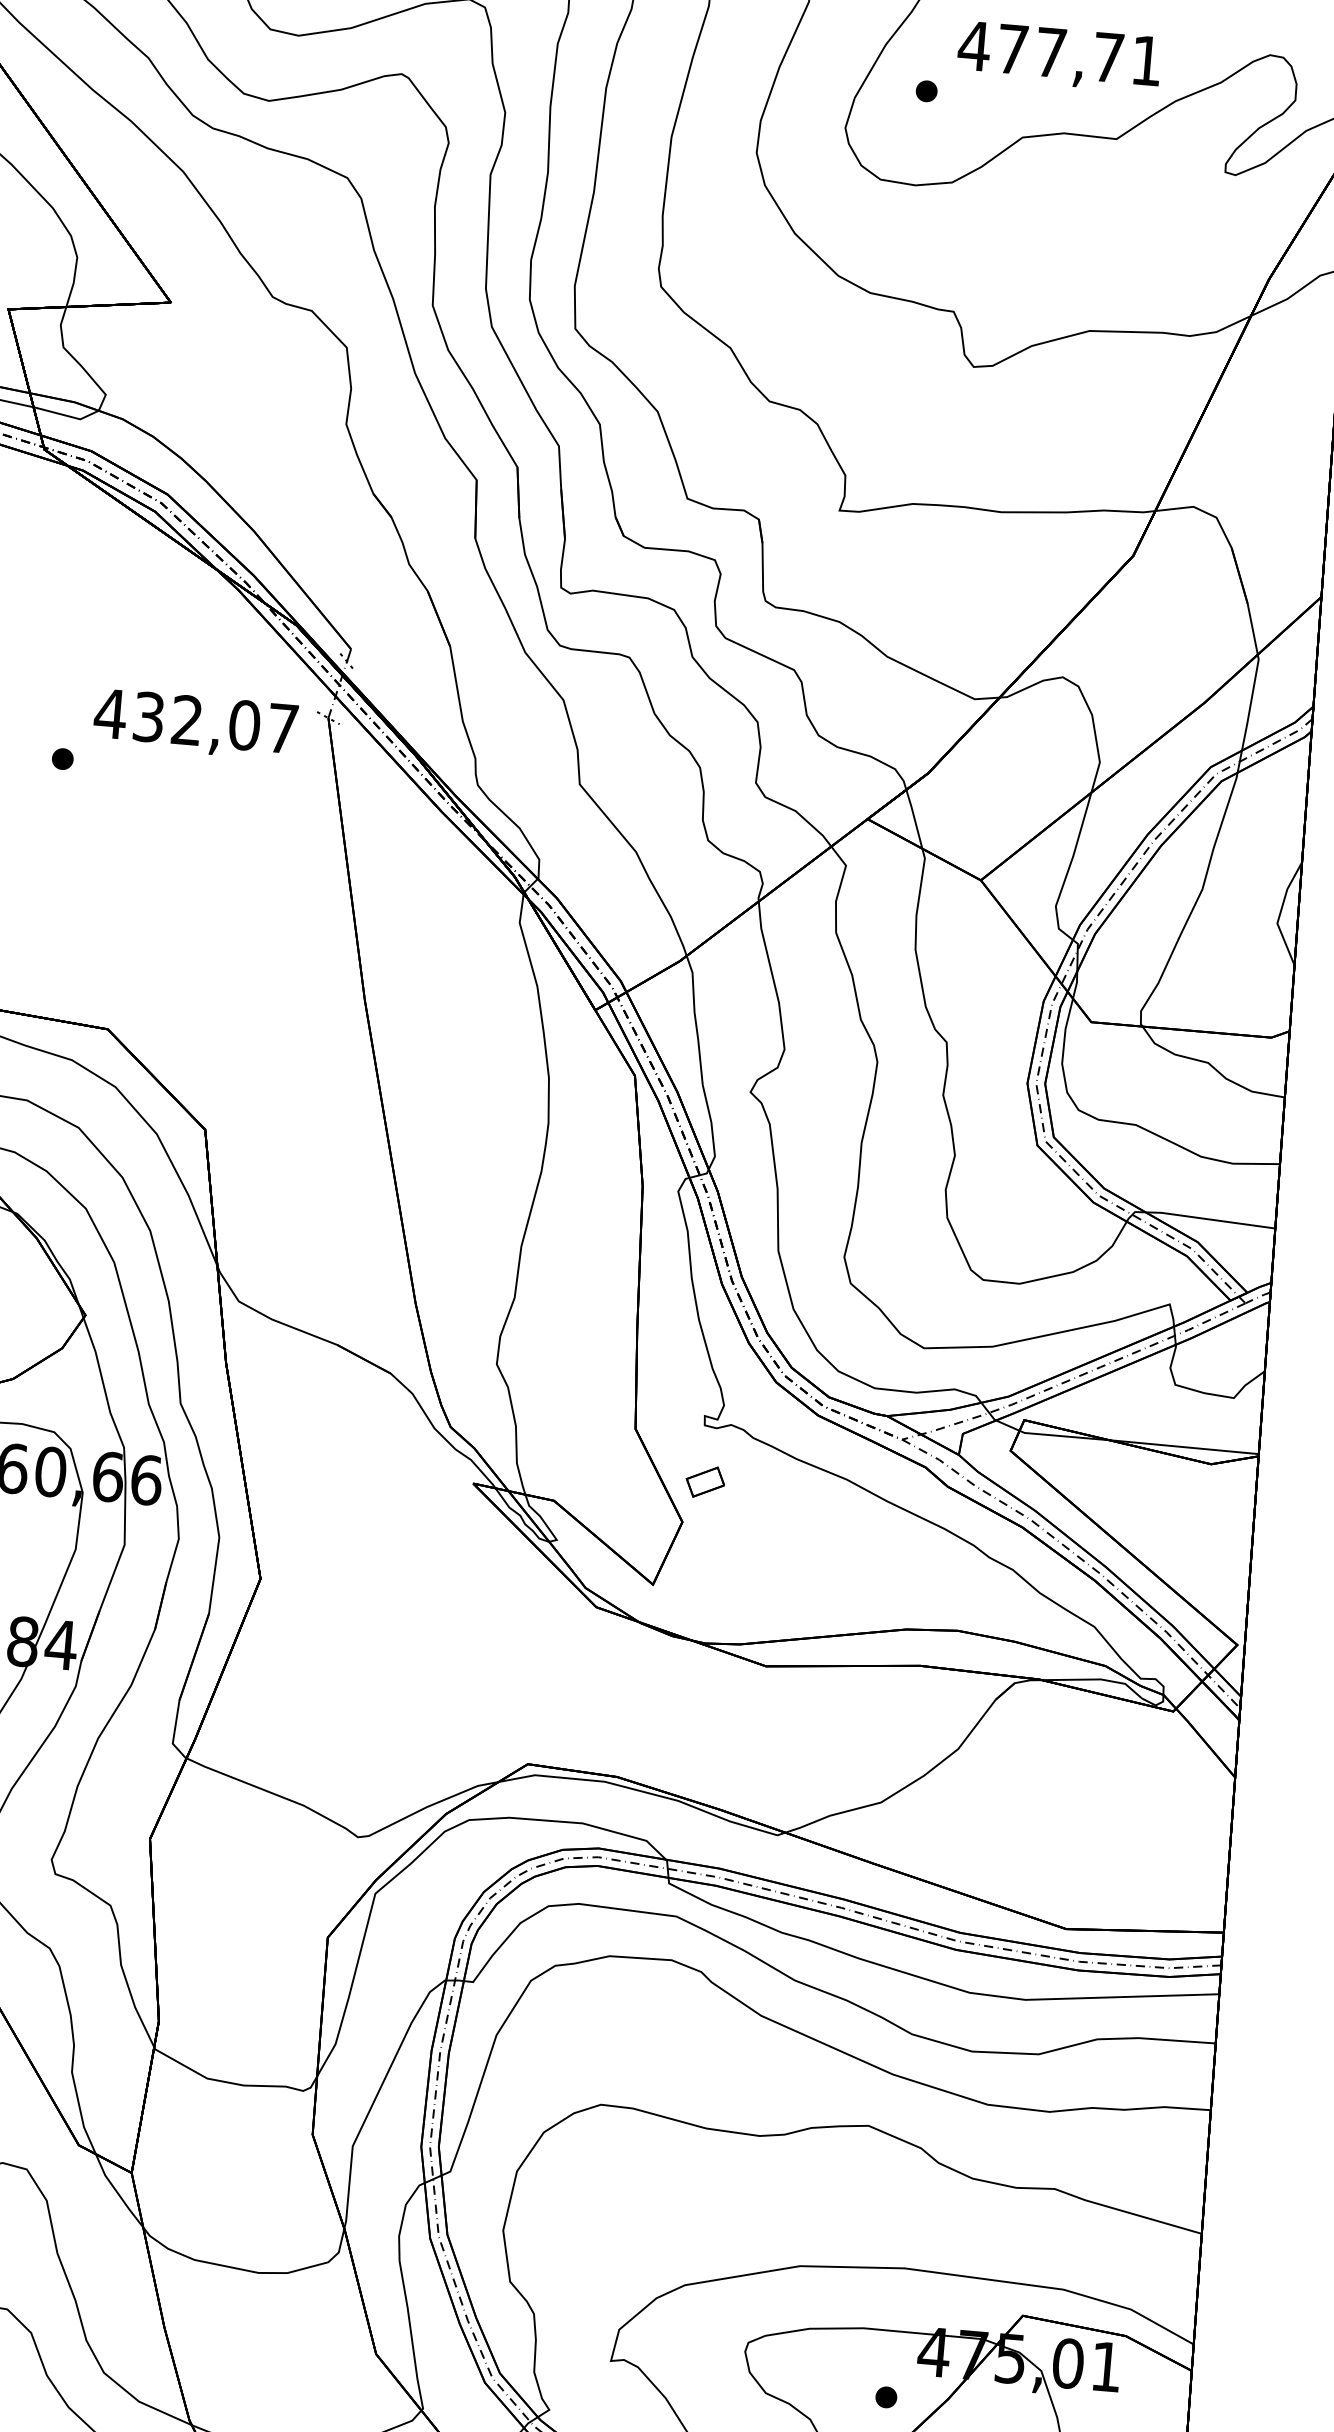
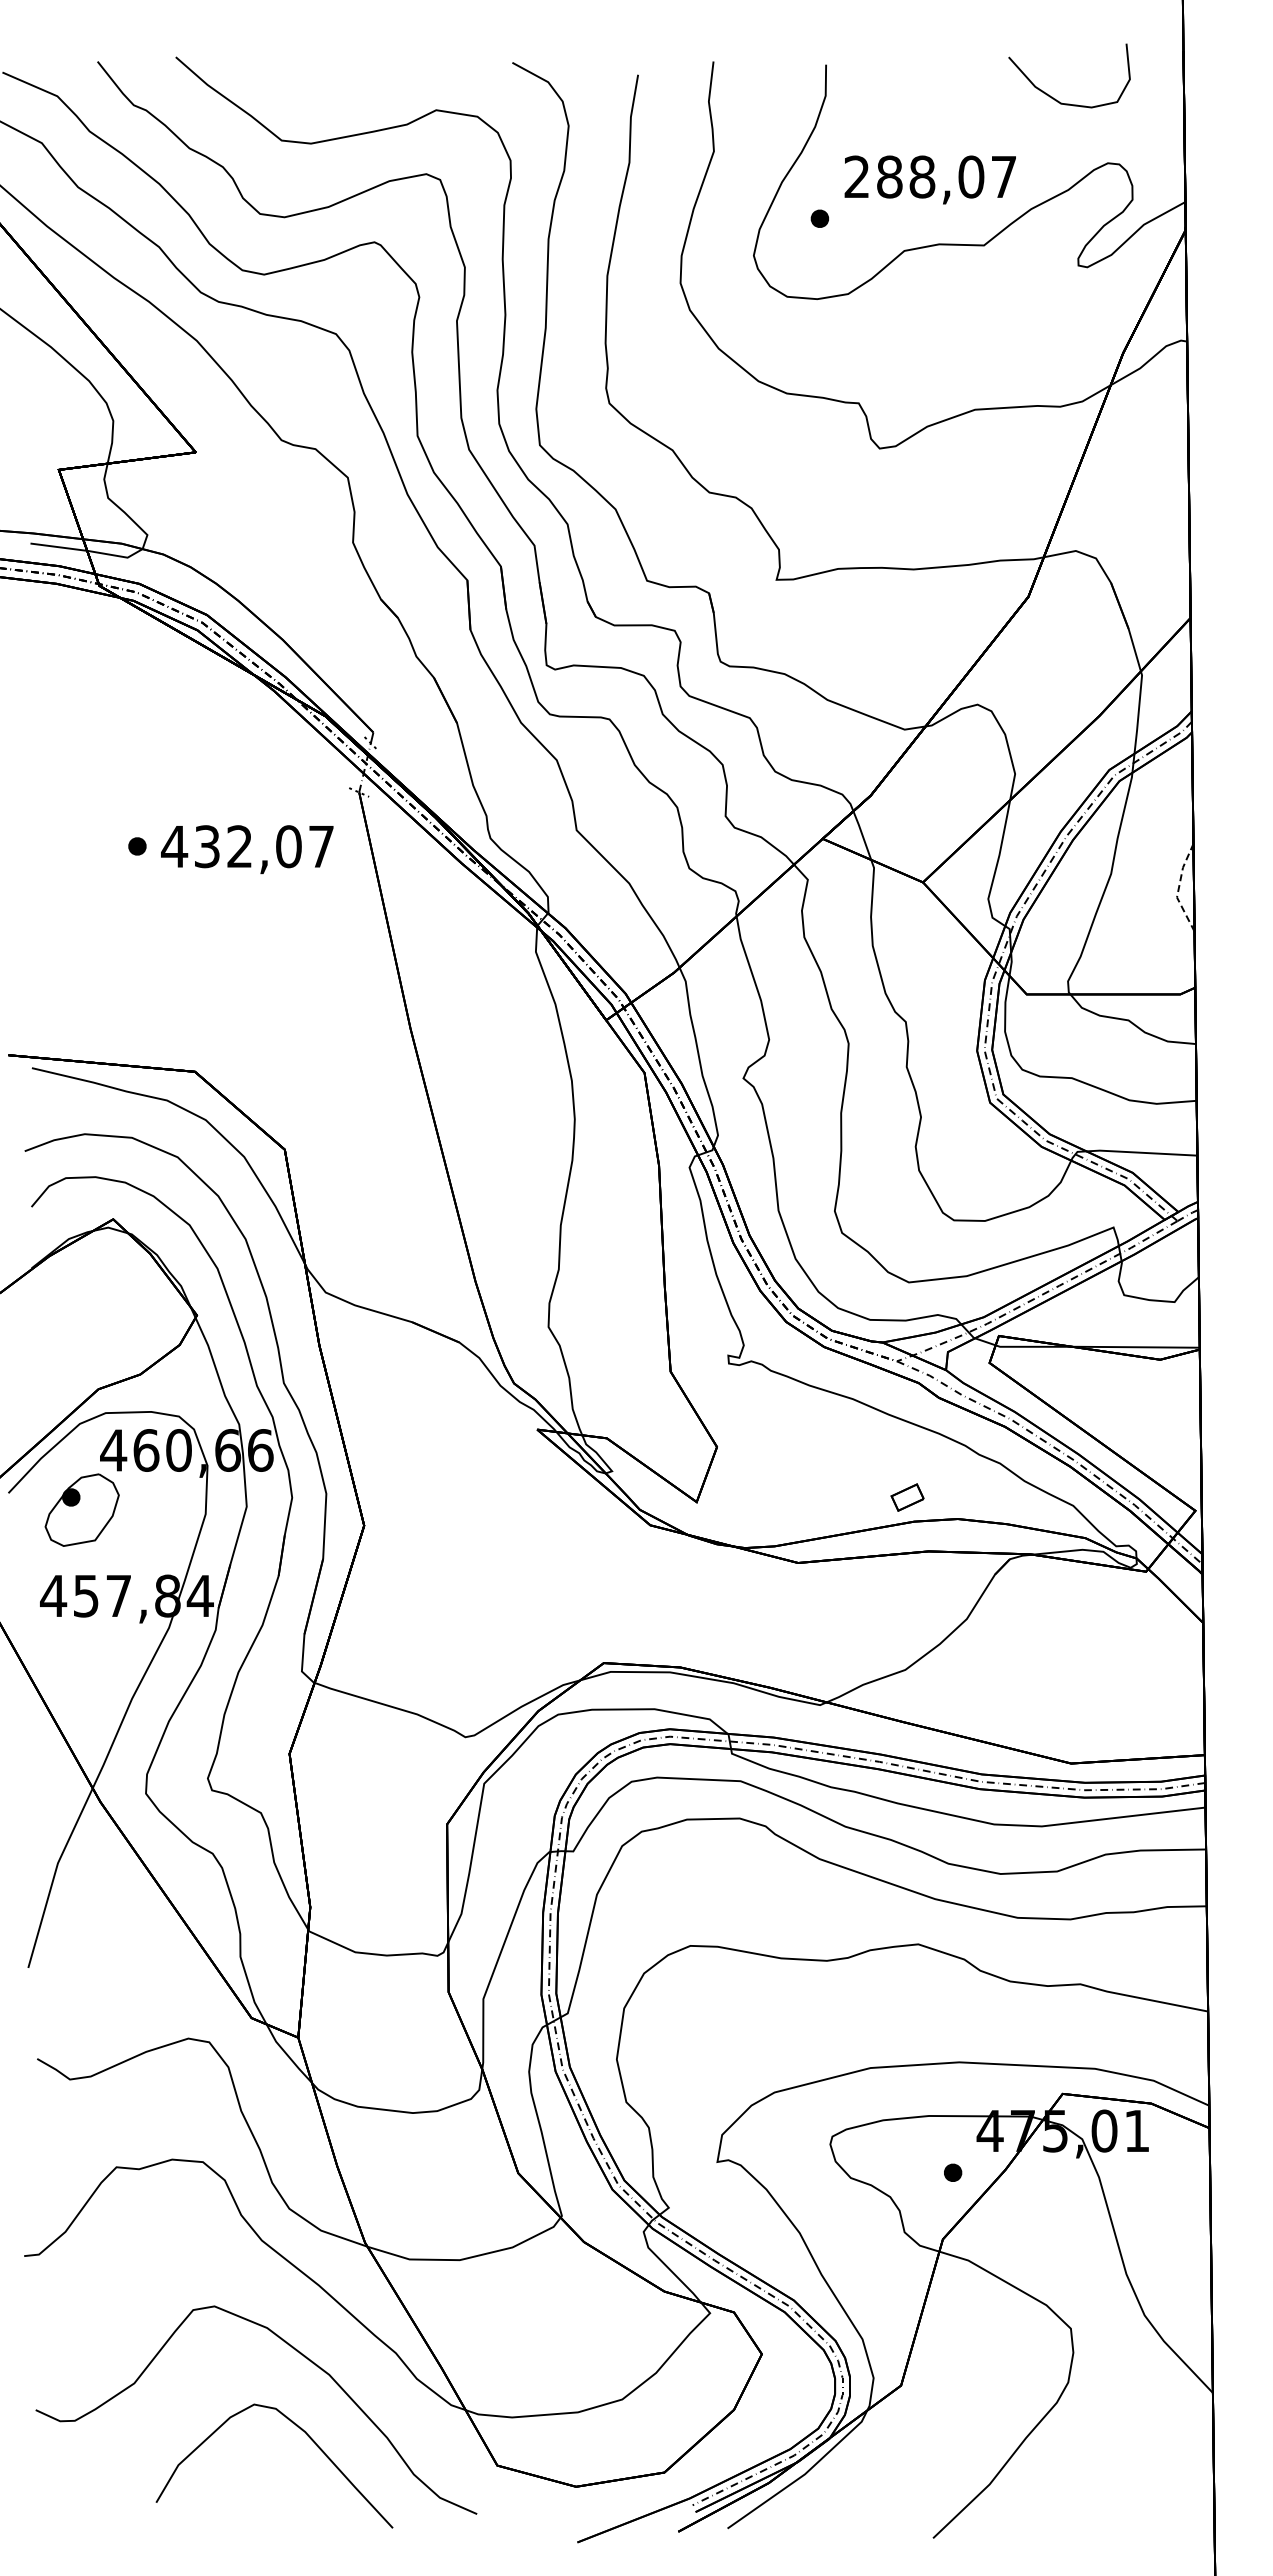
text: (1059, 52) -> (929, 176), 477,71 -> 288,07
text: (195, 724) -> (247, 849), moved
line: (1280, 913) -> (1178, 888), solid -> dashed
part: (705, 1482) -> (907, 1497), moved

